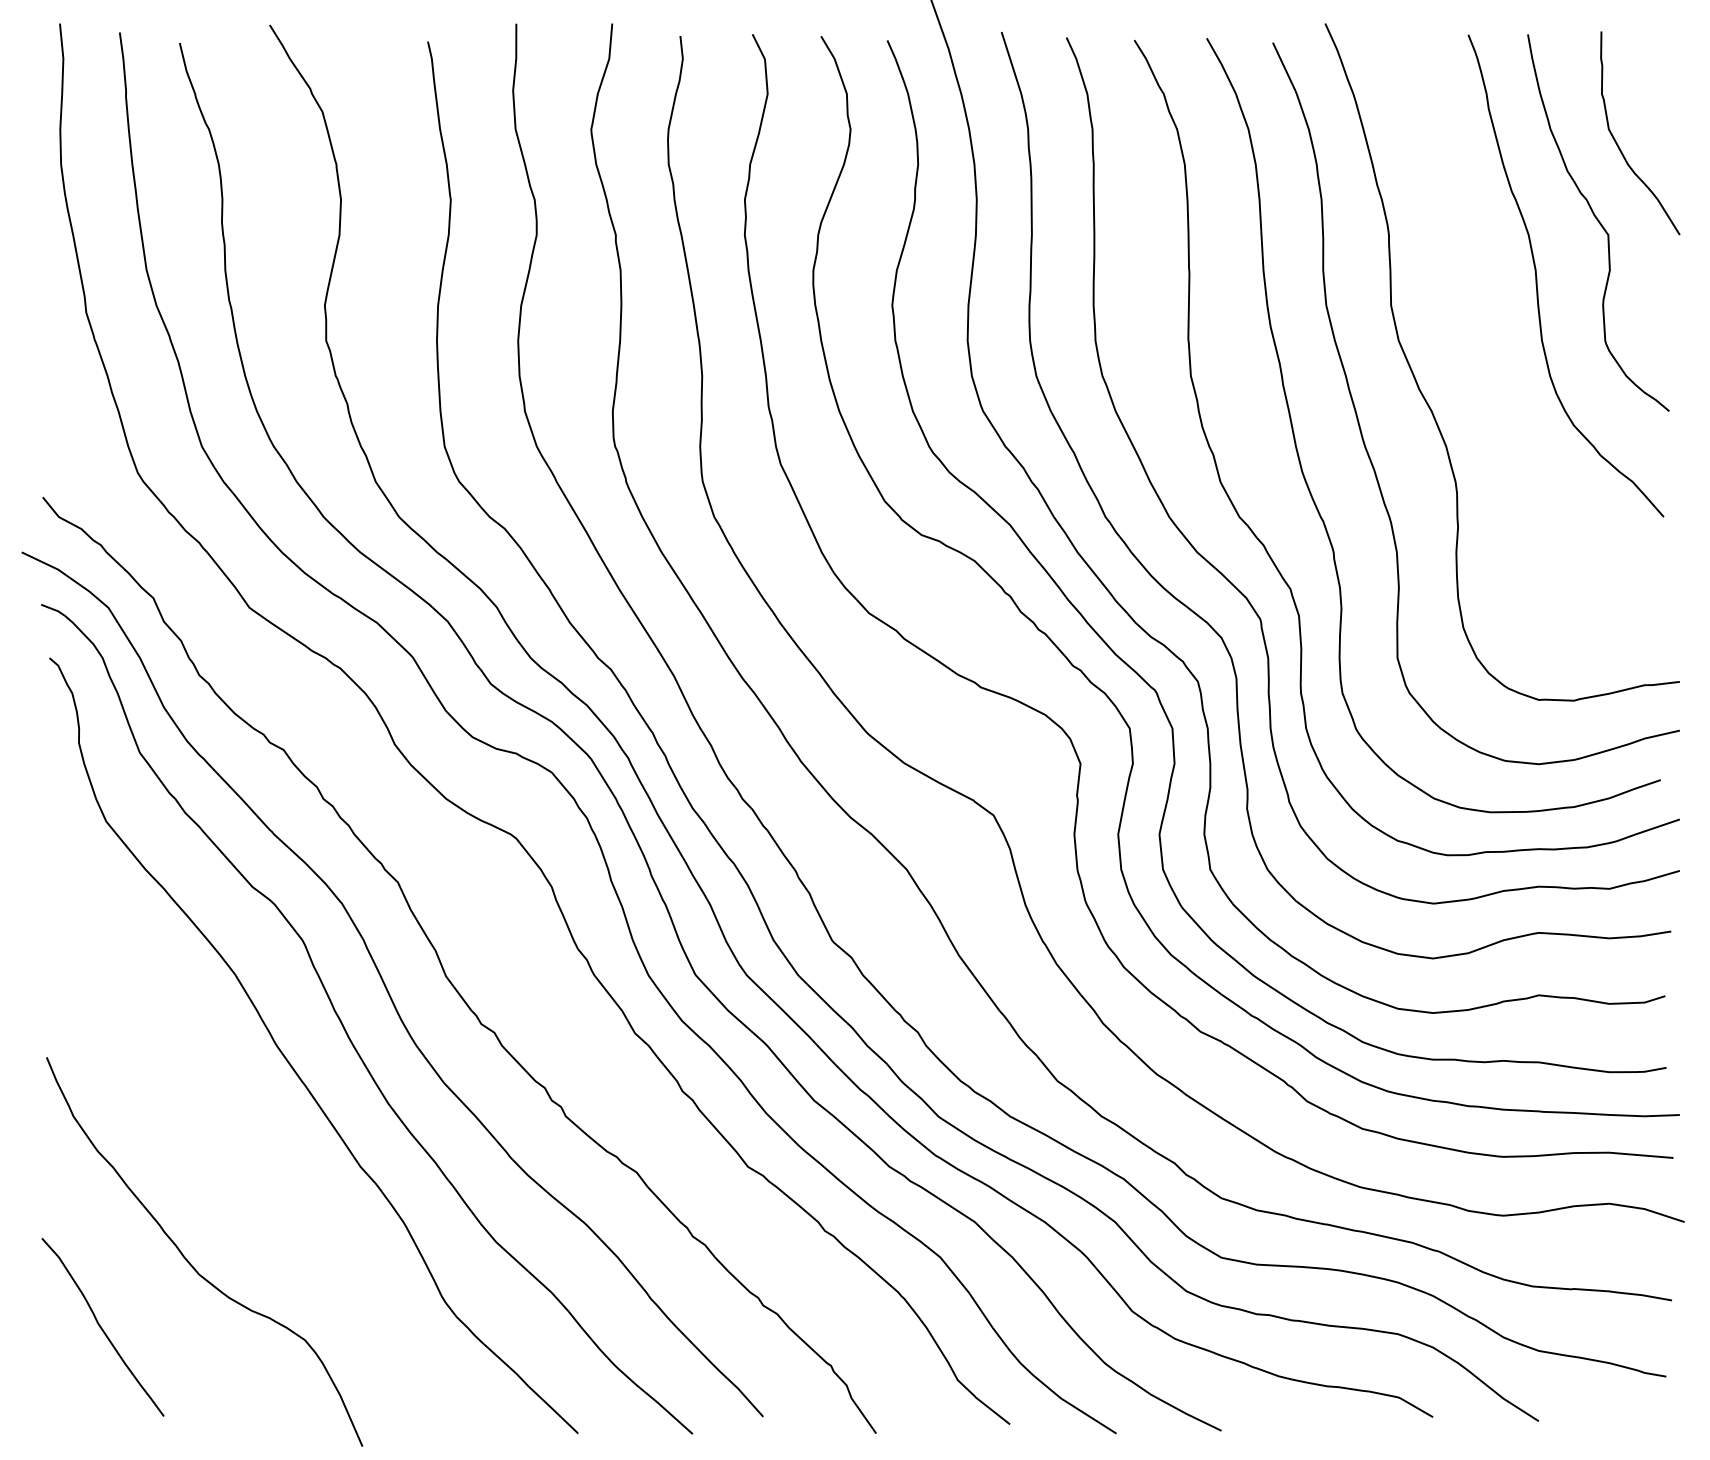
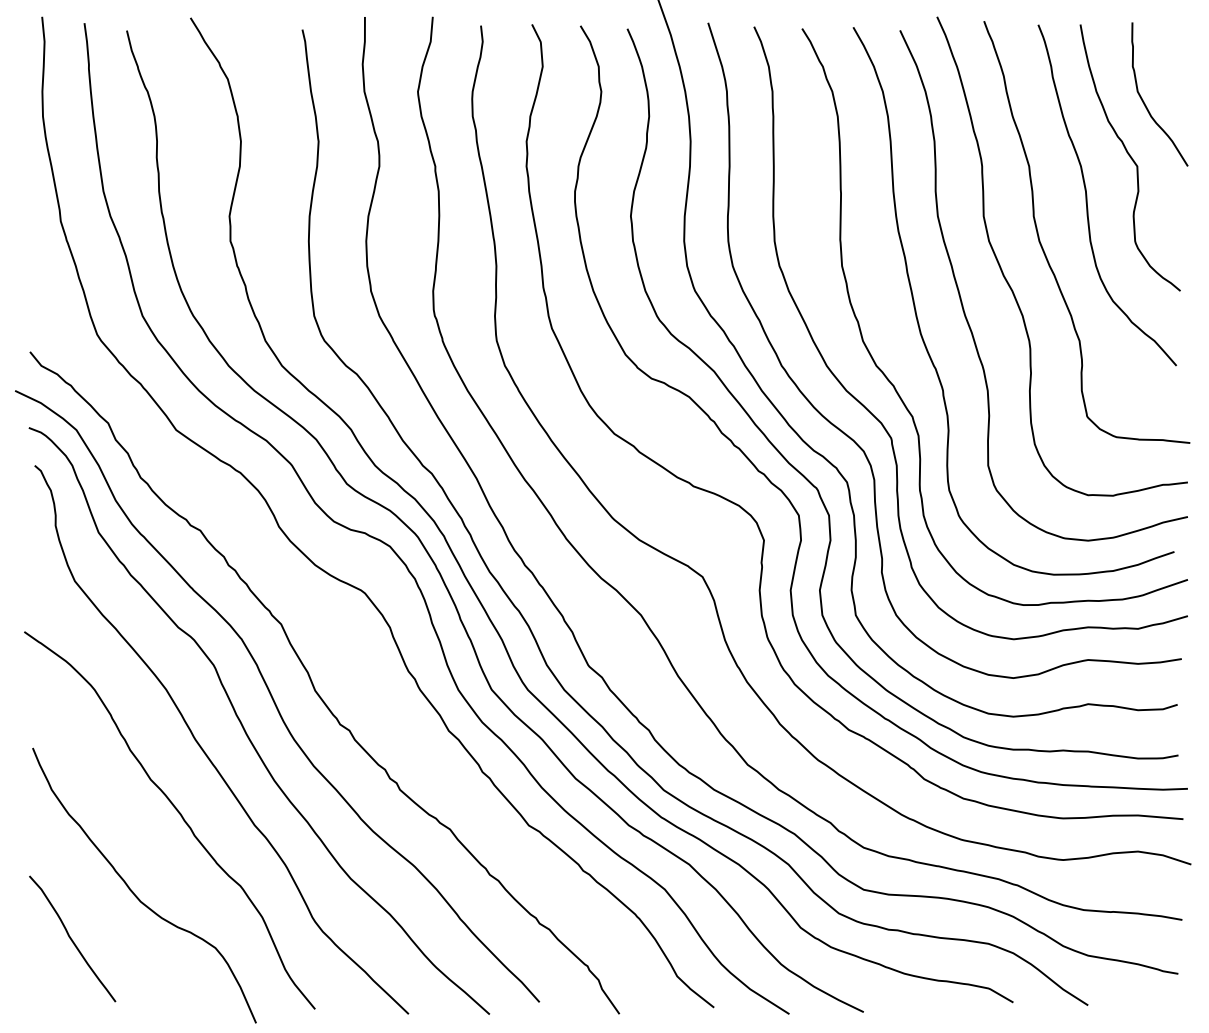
curve: (1476, 353) -> (1044, 250), added
curve: (254, 1151) -> (179, 814), added

